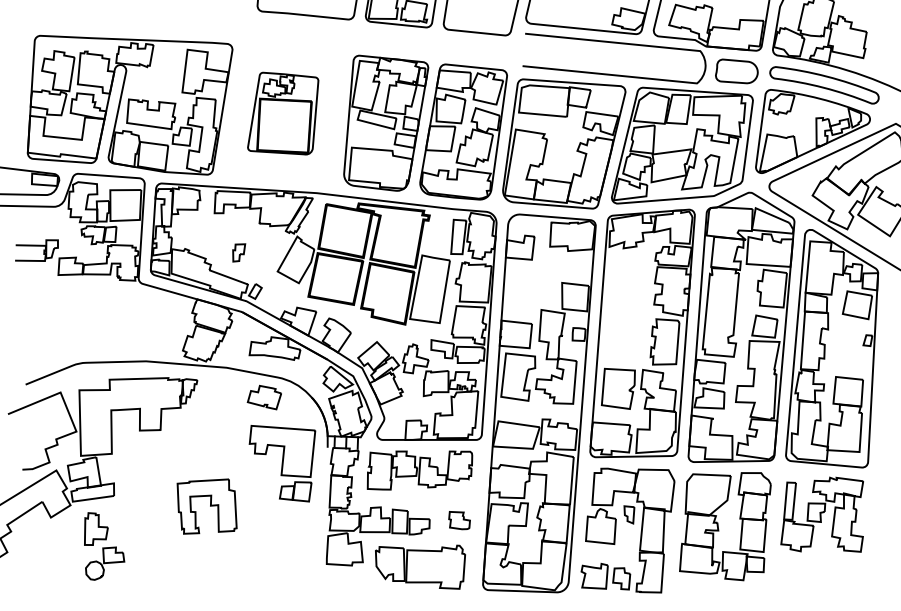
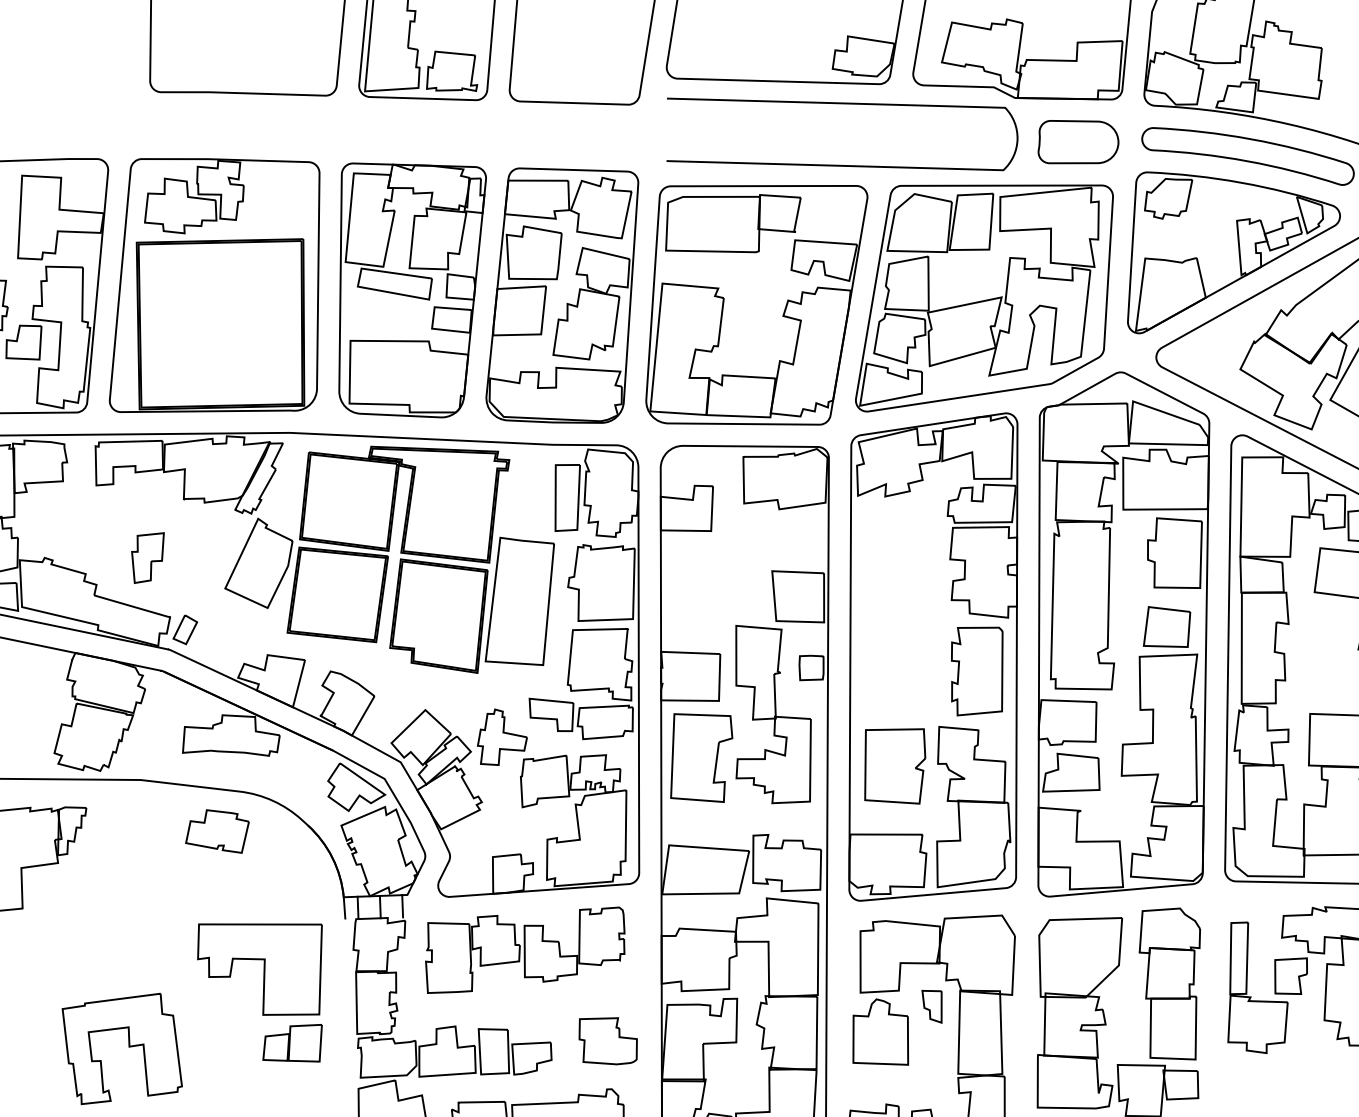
part: (282, 113) -> (212, 284), size x1.67
part: (238, 252) -> (147, 557), size x1.43
part: (282, 463) -> (263, 992), moved
part: (459, 520) -> (608, 1040), size x1.43

